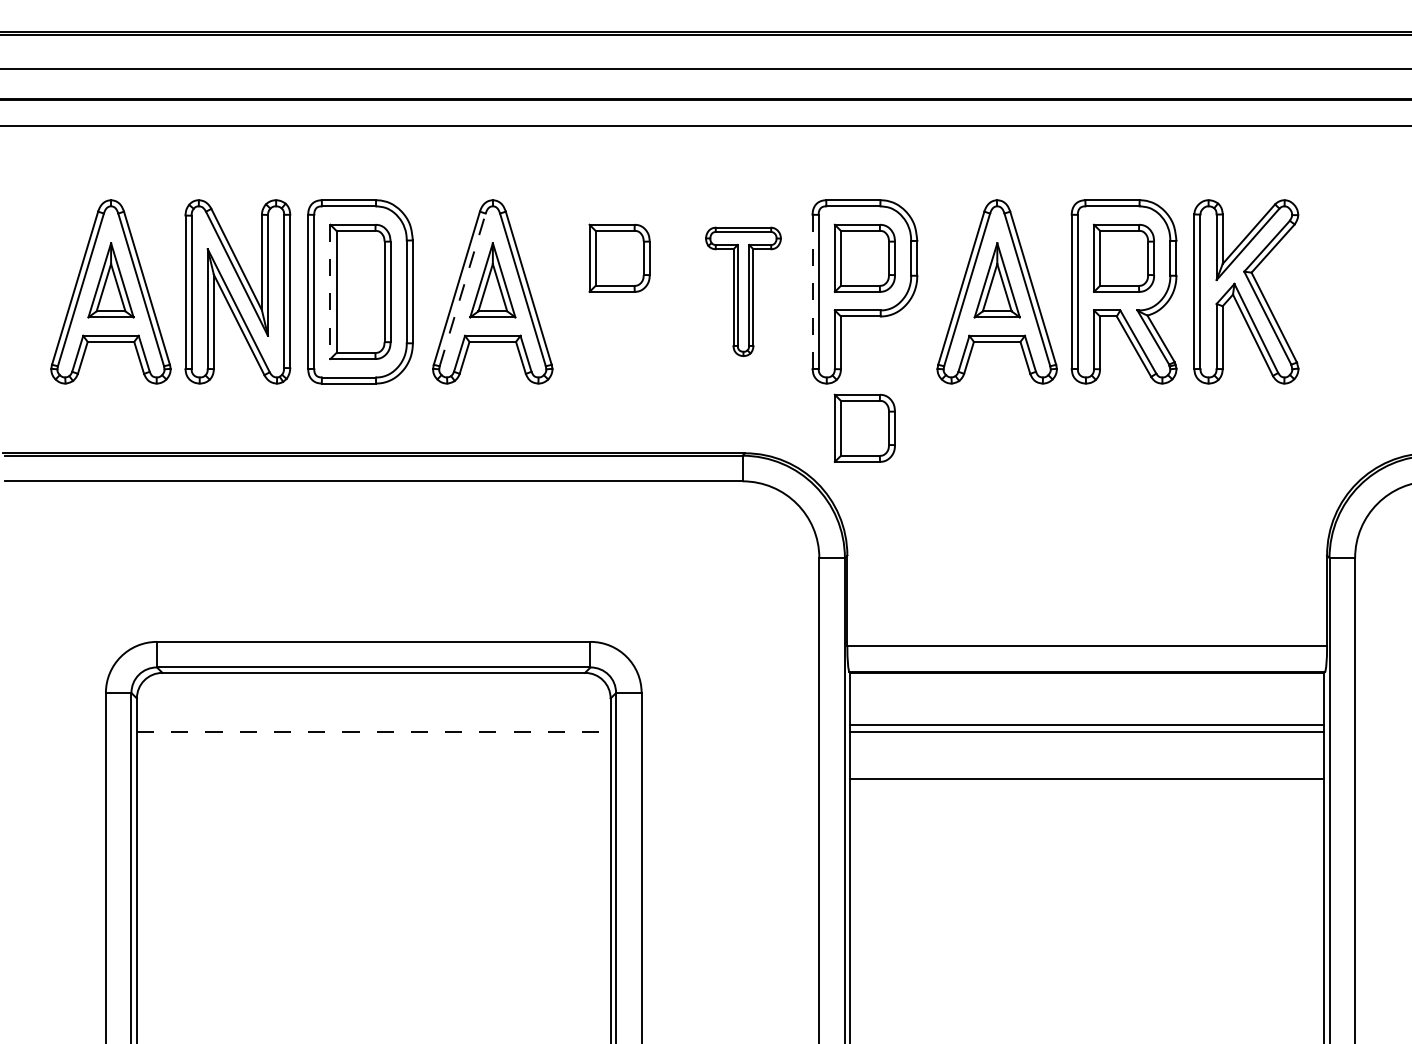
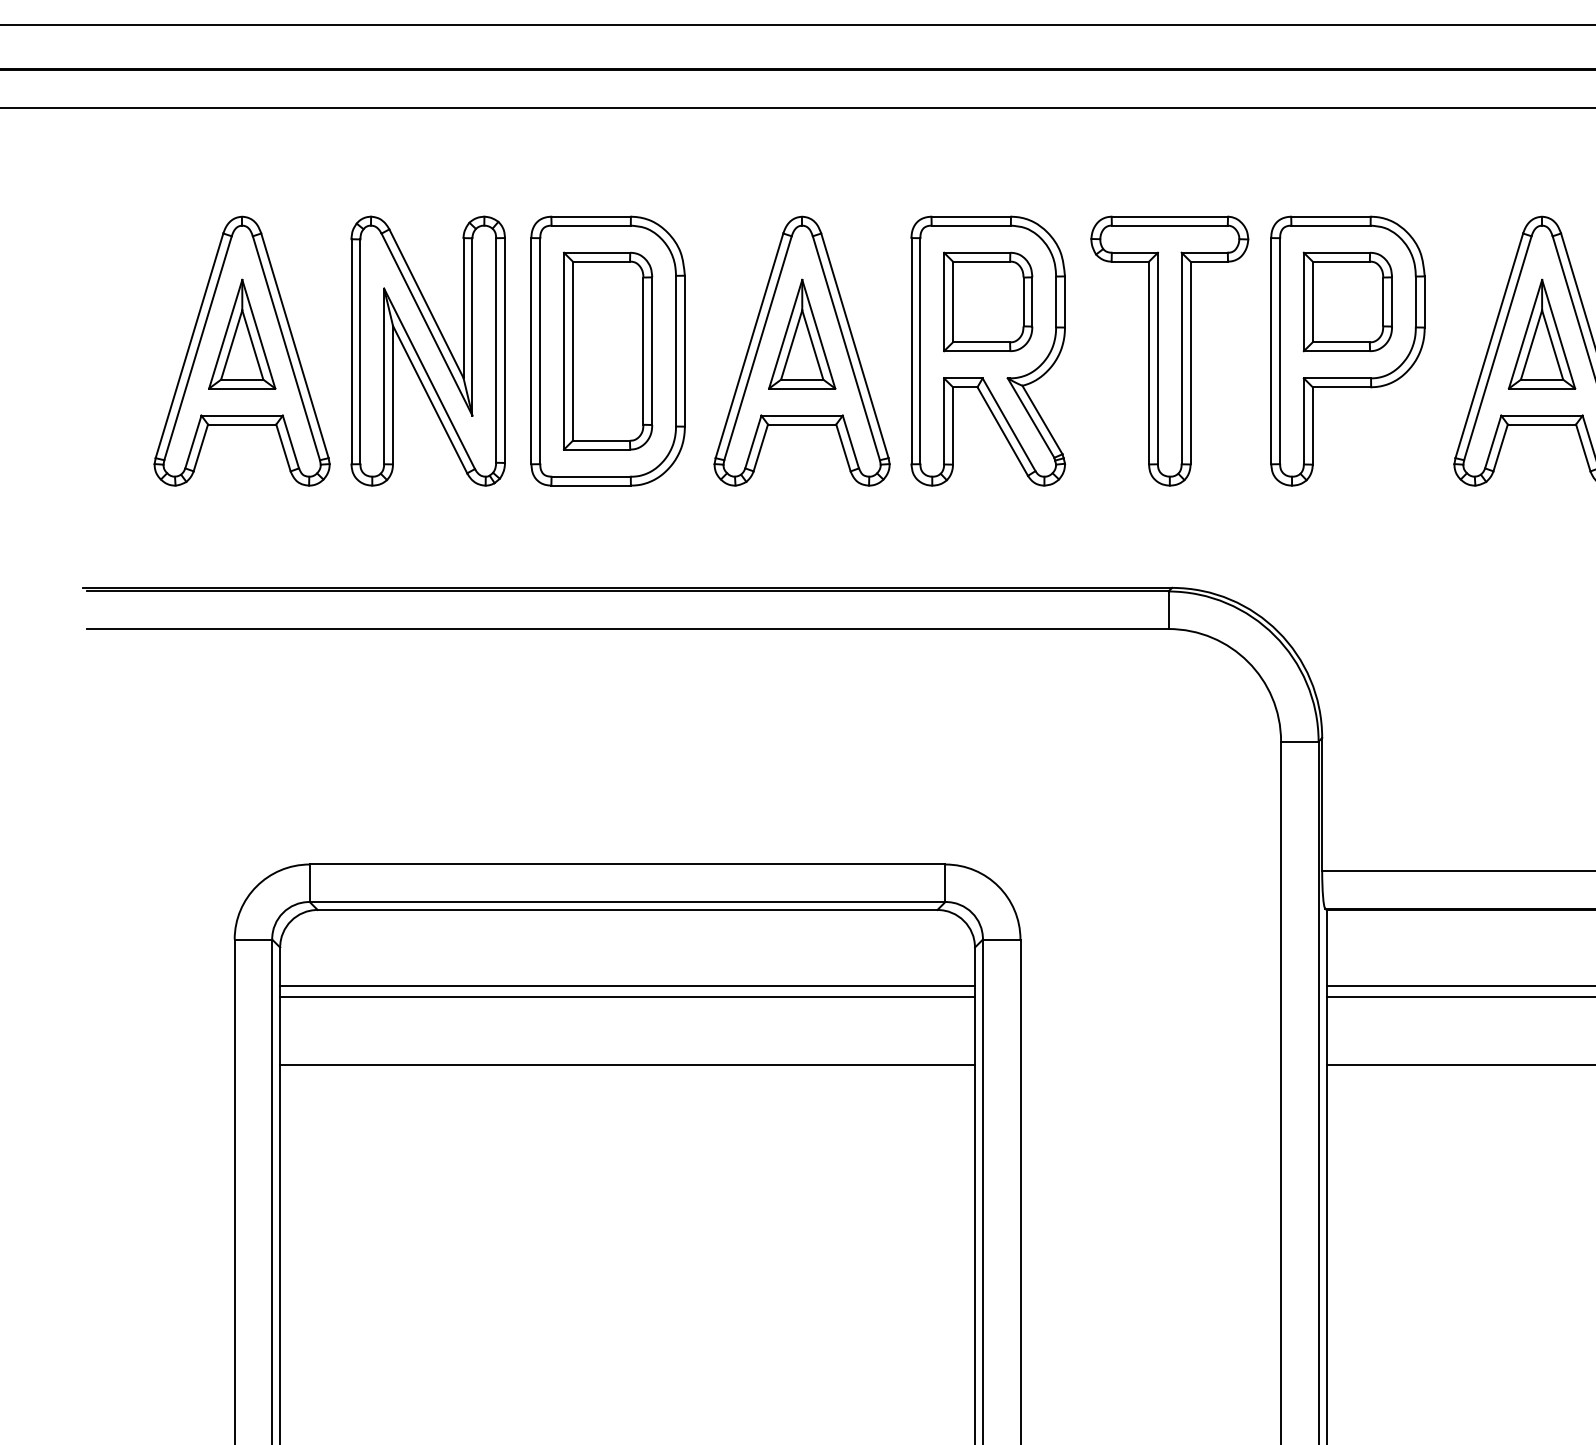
line: (462, 289) -> (757, 347), dashed -> solid
part: (619, 291) -> (987, 350), added
part: (743, 291) -> (1169, 350), size x1.43
line: (330, 292) -> (564, 352), dashed -> solid
line: (812, 292) -> (1271, 352), dashed -> solid
part: (864, 427) -> (1347, 550), removed
line: (373, 725) -> (627, 987), added
line: (373, 731) -> (627, 995), dashed -> solid
line: (373, 778) -> (627, 1064), added

